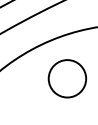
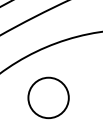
circle: (67, 78) -> (48, 97), moved

